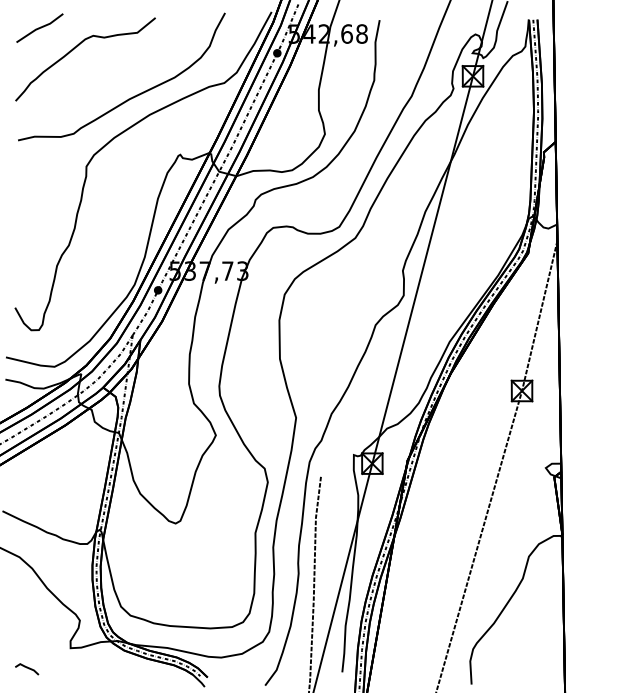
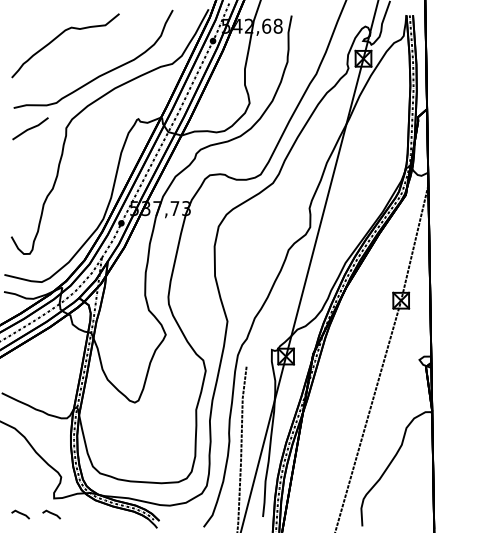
line: (39, 27) -> (30, 128), moved
line: (67, 669) -> (51, 514), added

